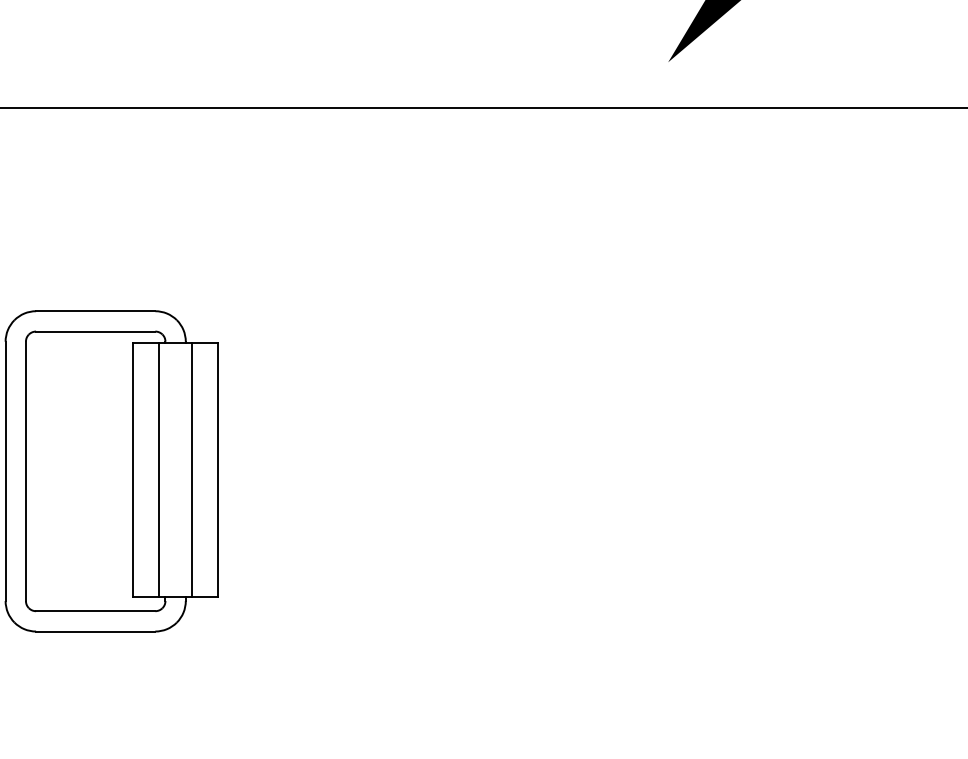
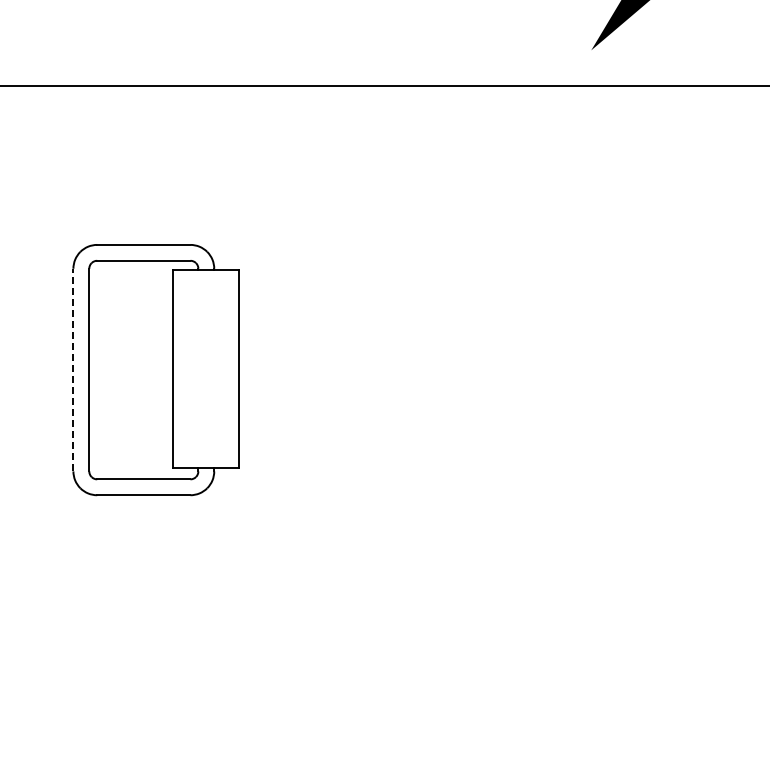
line: (159, 469) -> (193, 368), removed
line: (192, 469) -> (219, 368), removed
line: (5, 470) -> (73, 369), solid -> dashed

